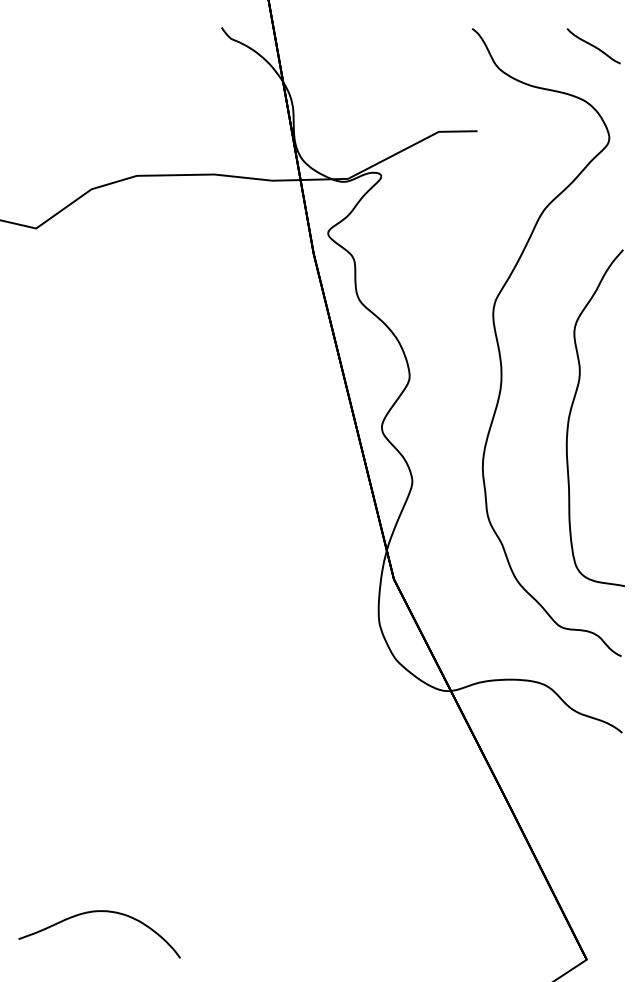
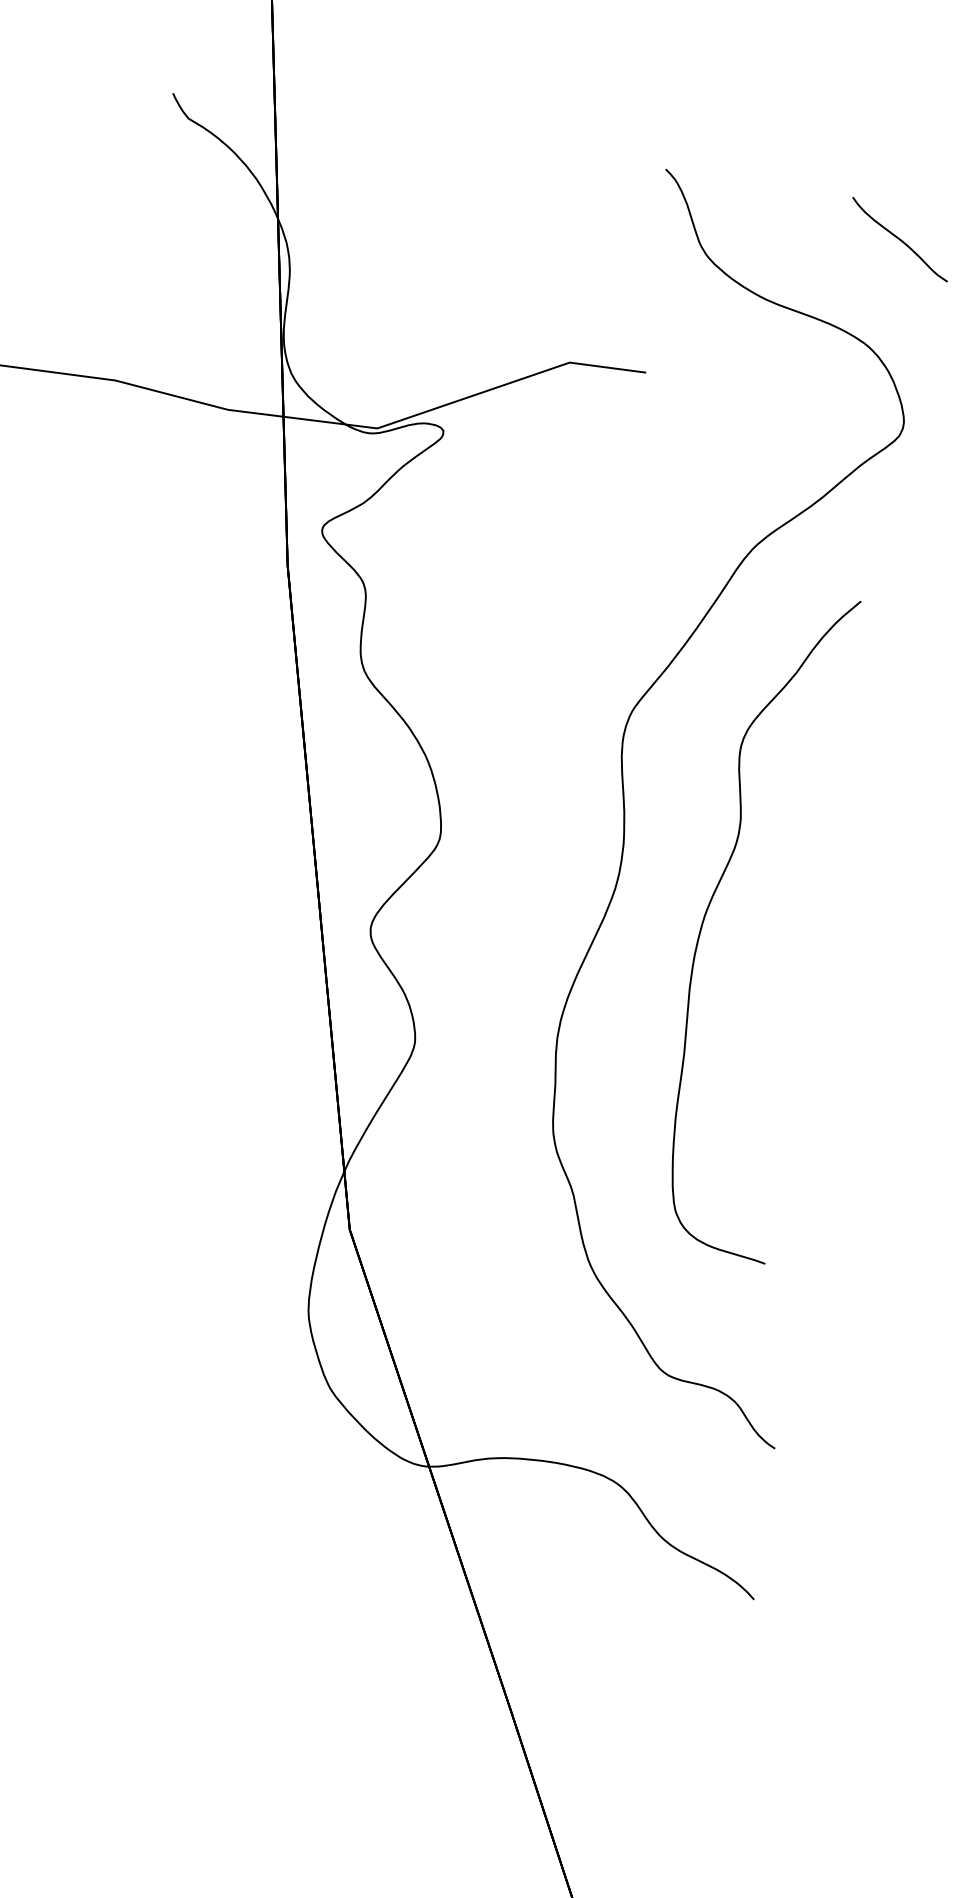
curve: (571, 412) -> (711, 906), moved

